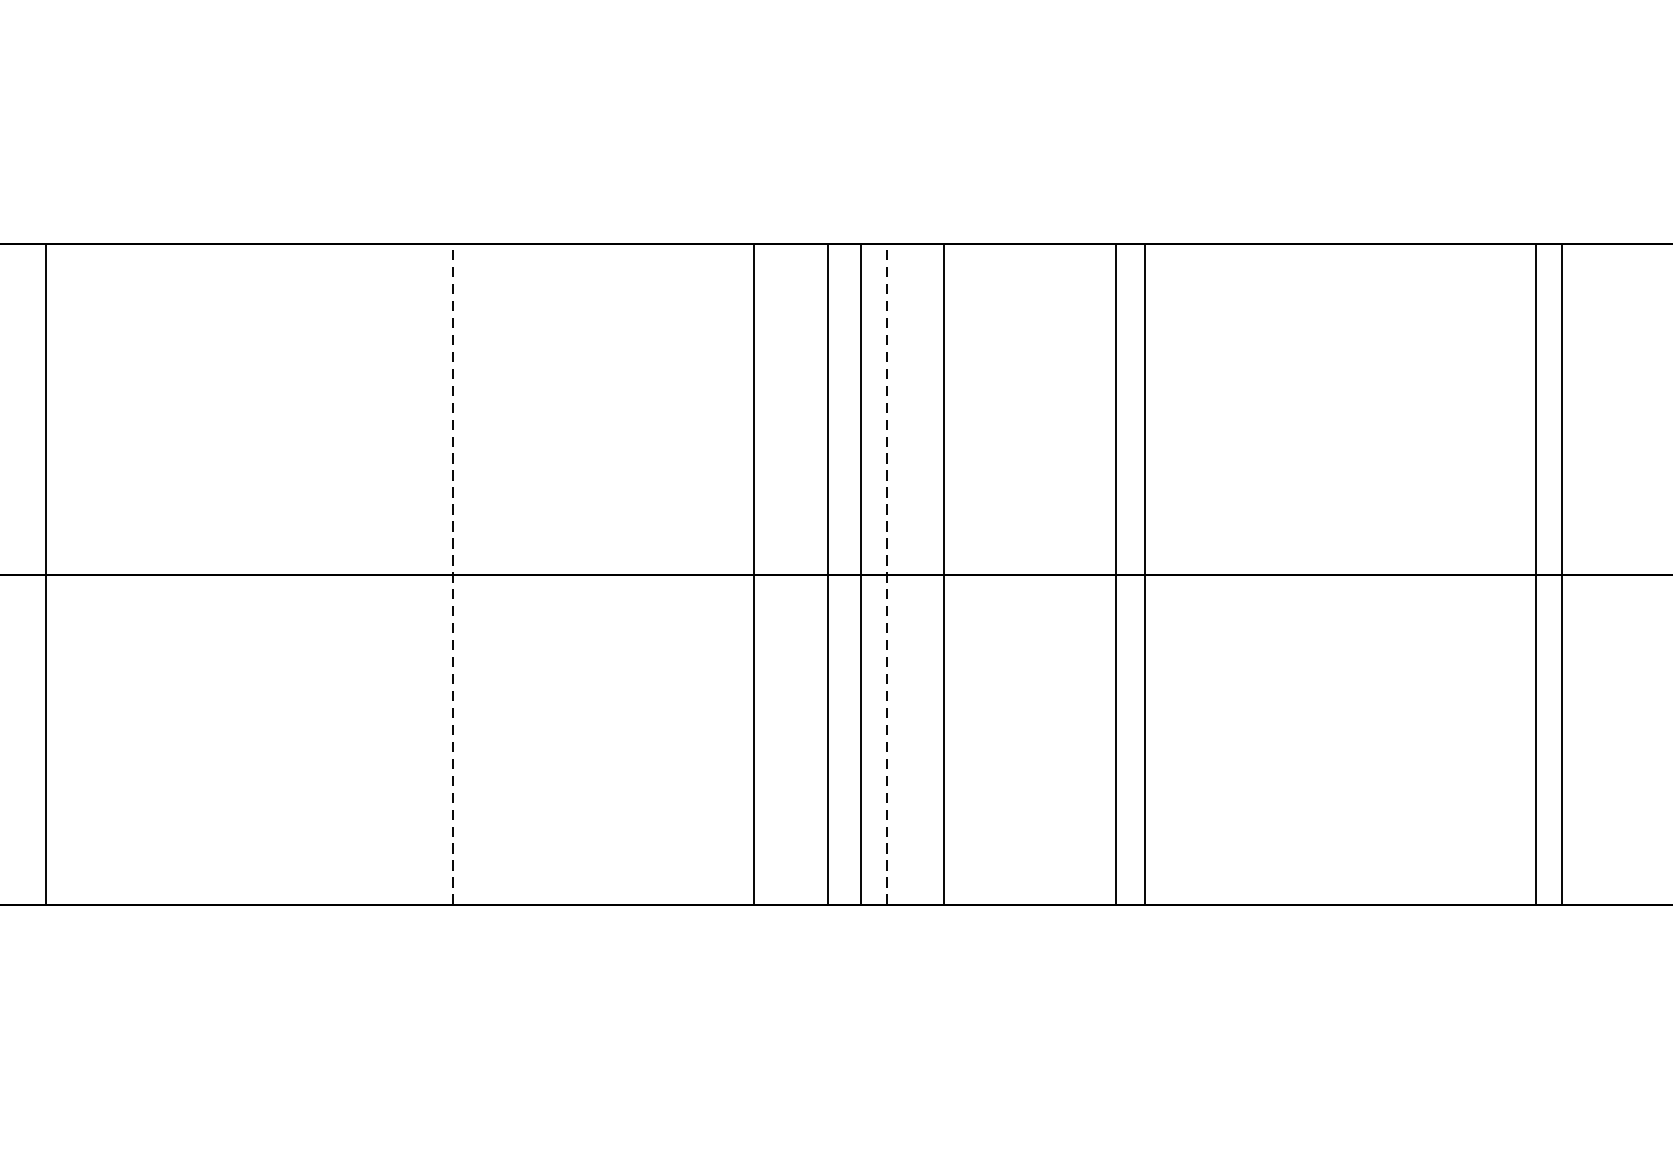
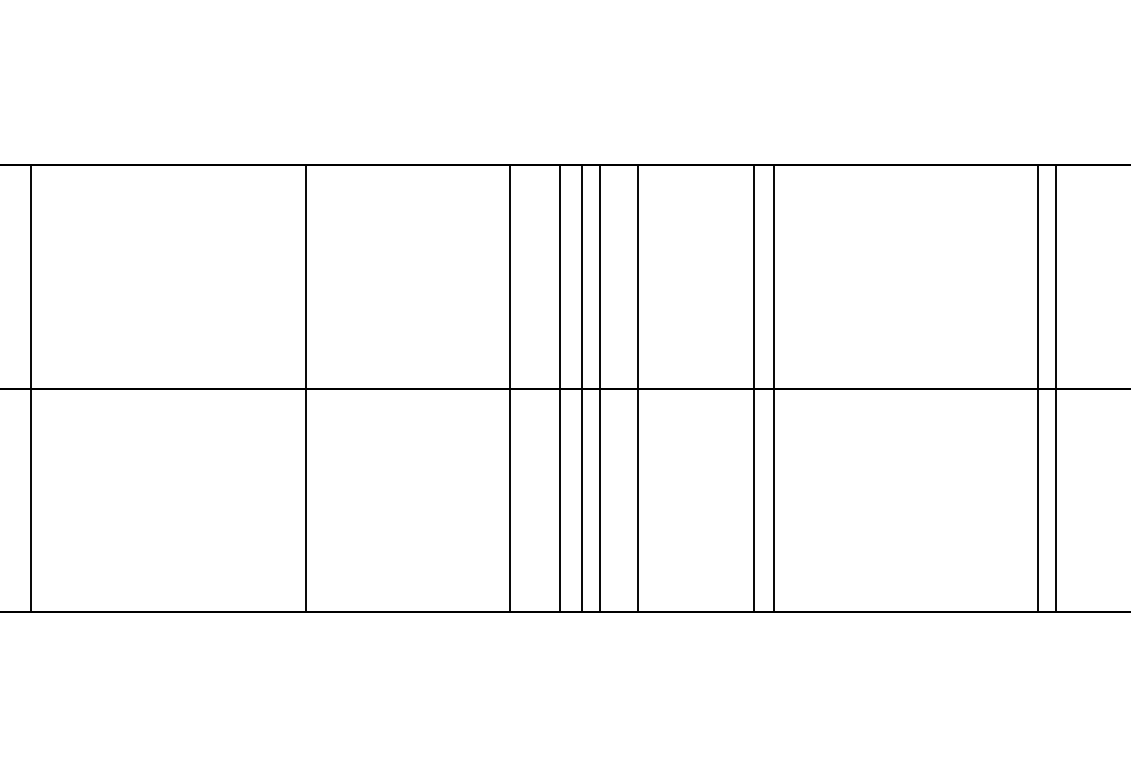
line: (453, 574) -> (306, 388), dashed -> solid
line: (886, 574) -> (599, 388), dashed -> solid

